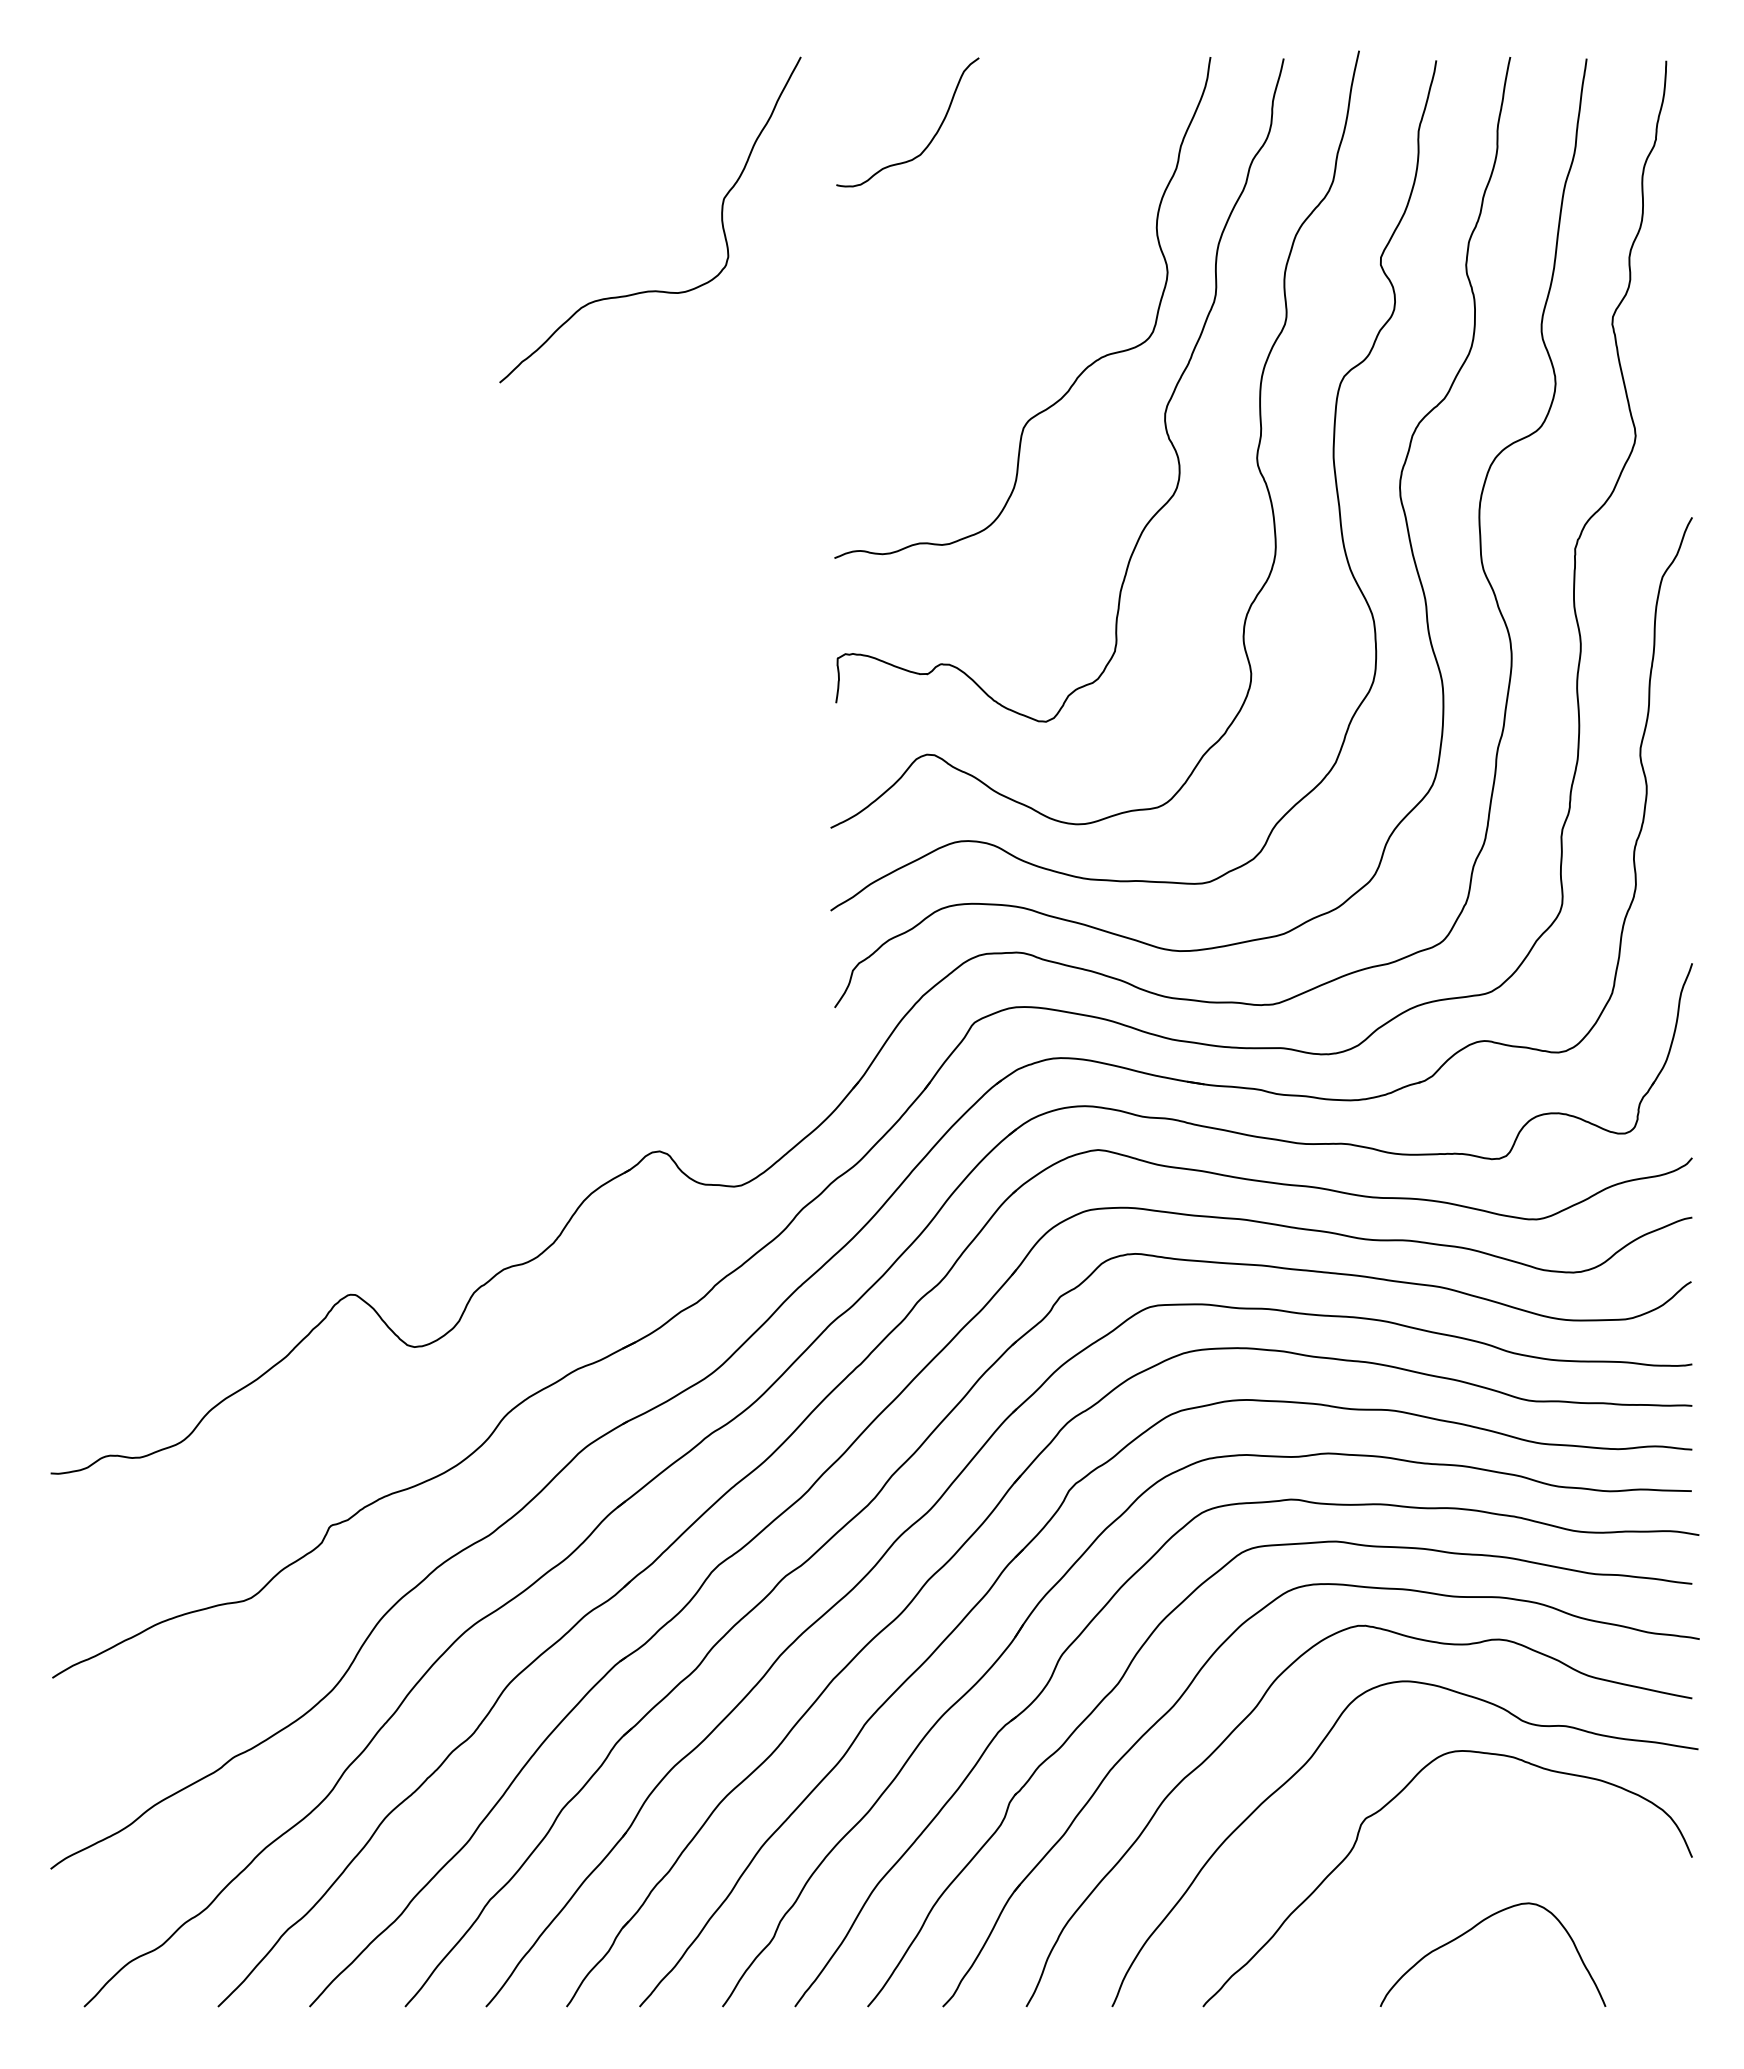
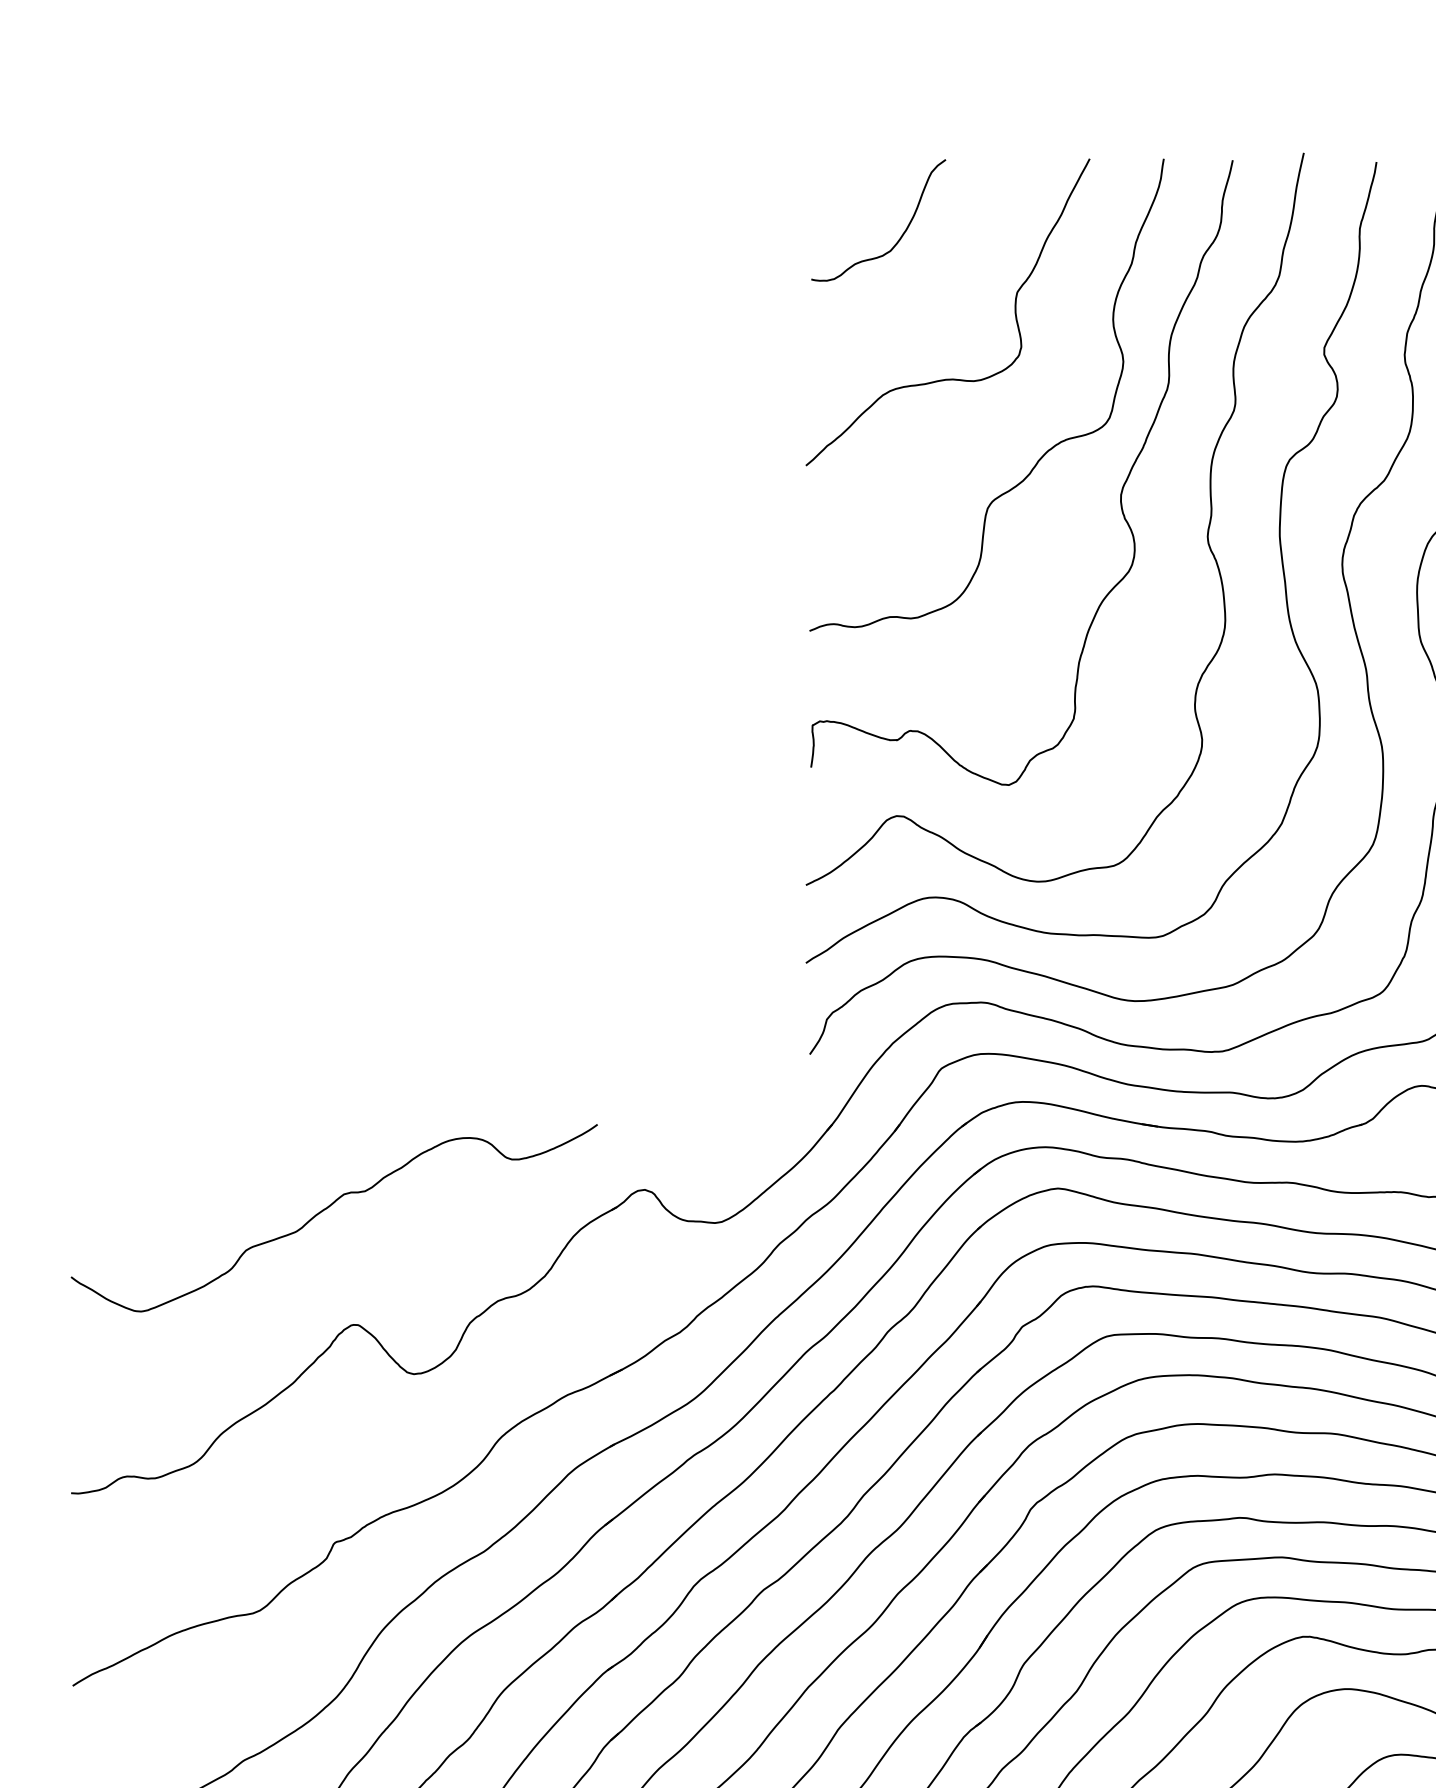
curve: (721, 219) -> (1014, 311), moved
curve: (321, 1172) -> (326, 1209), added

